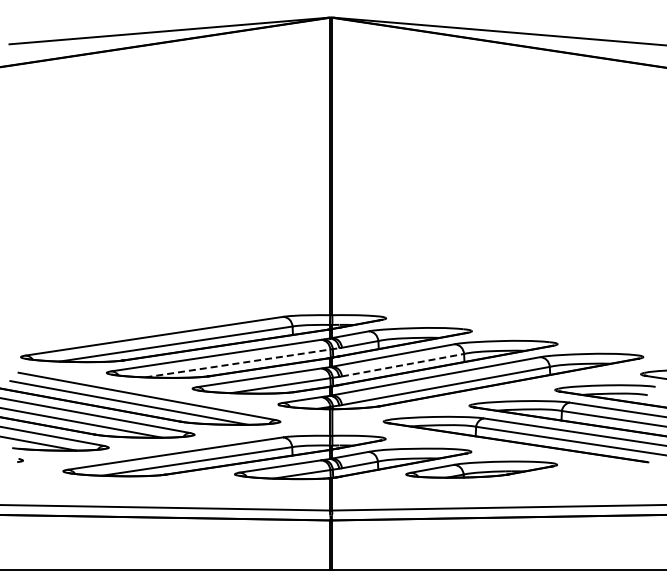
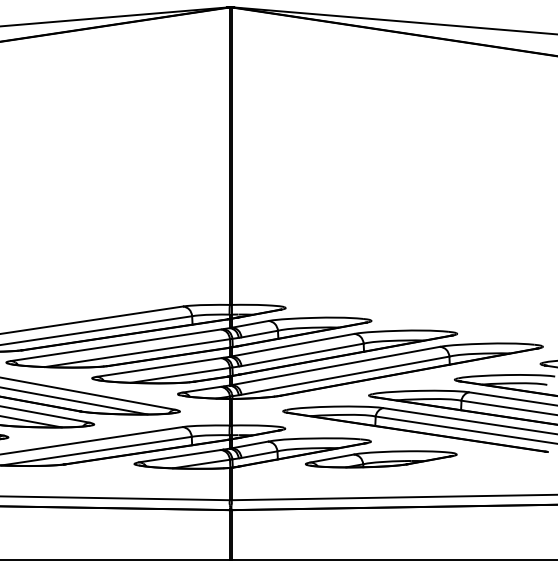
line: (242, 362) -> (142, 352), dashed -> solid
line: (403, 365) -> (303, 355), dashed -> solid

